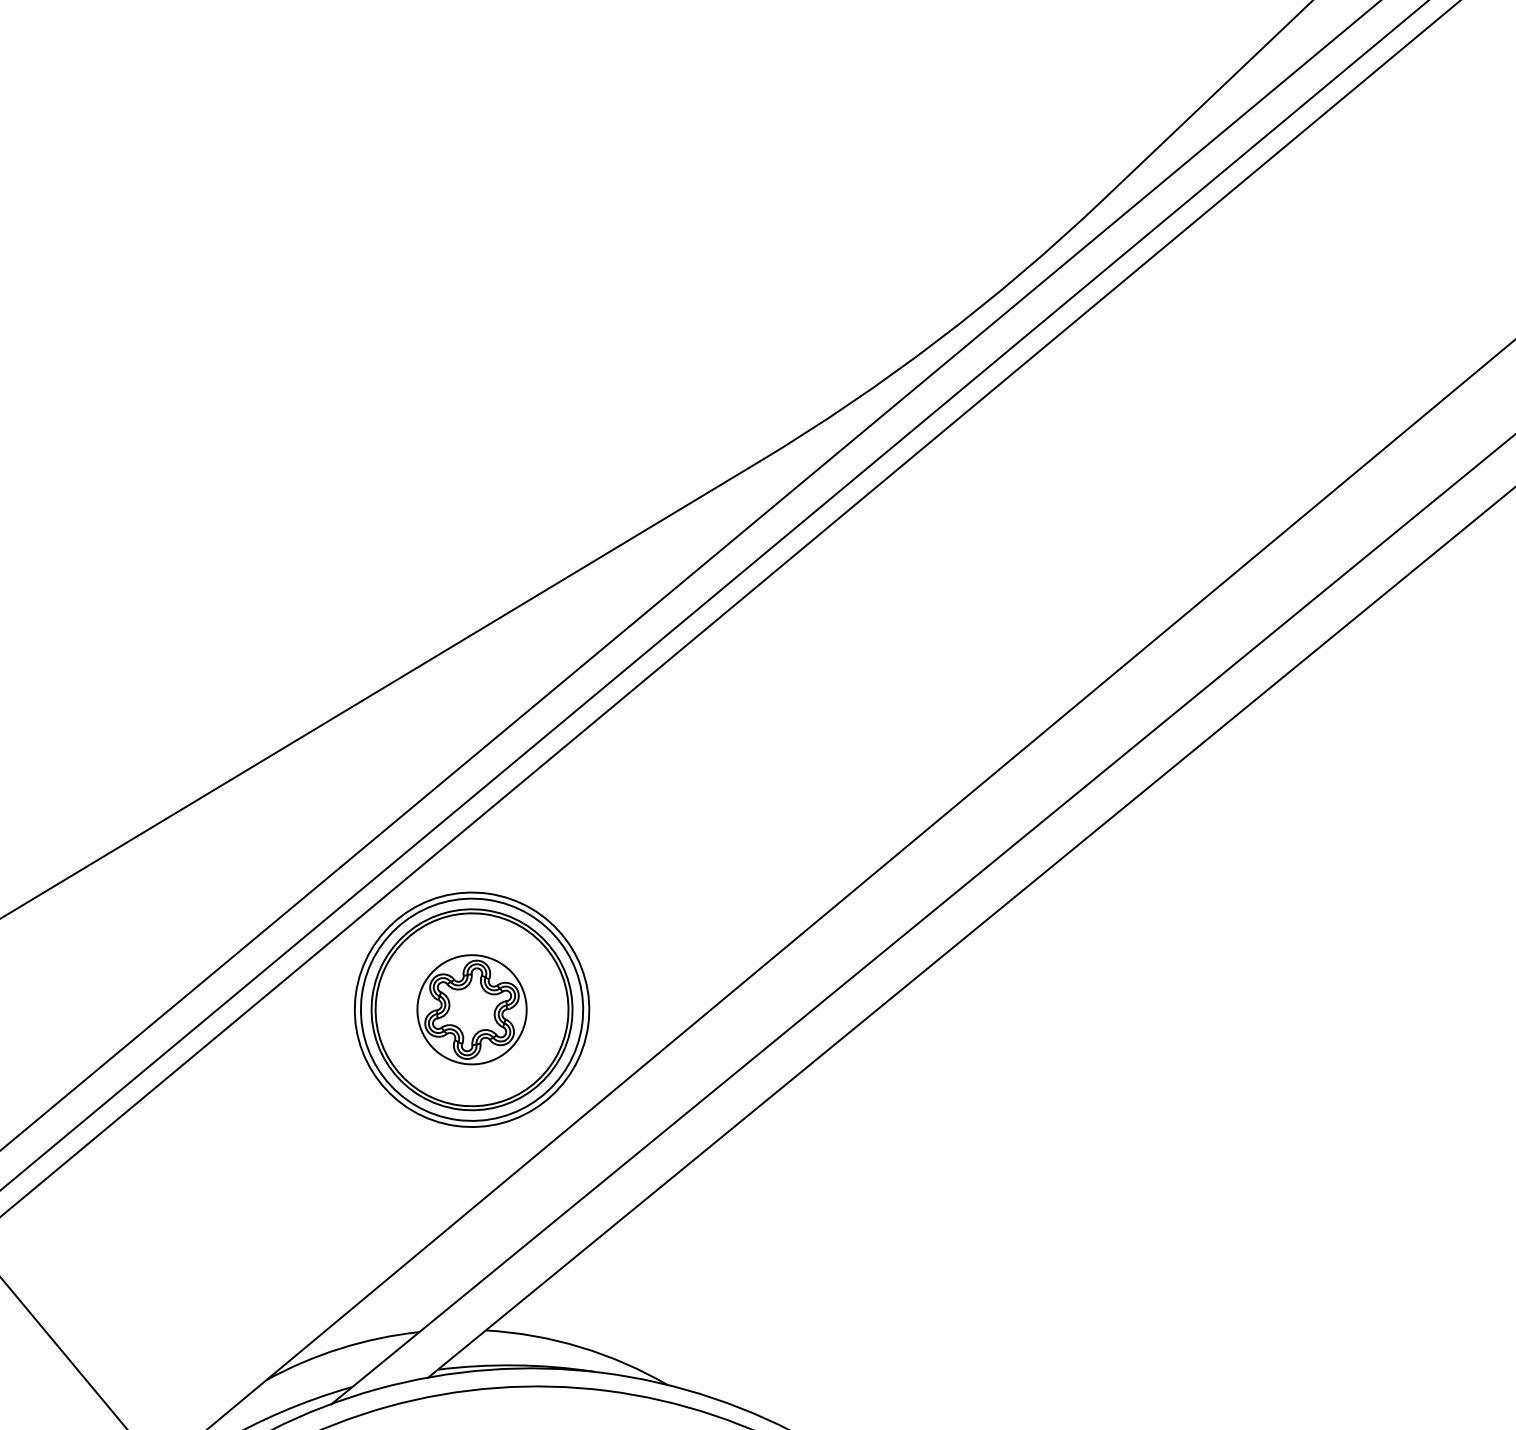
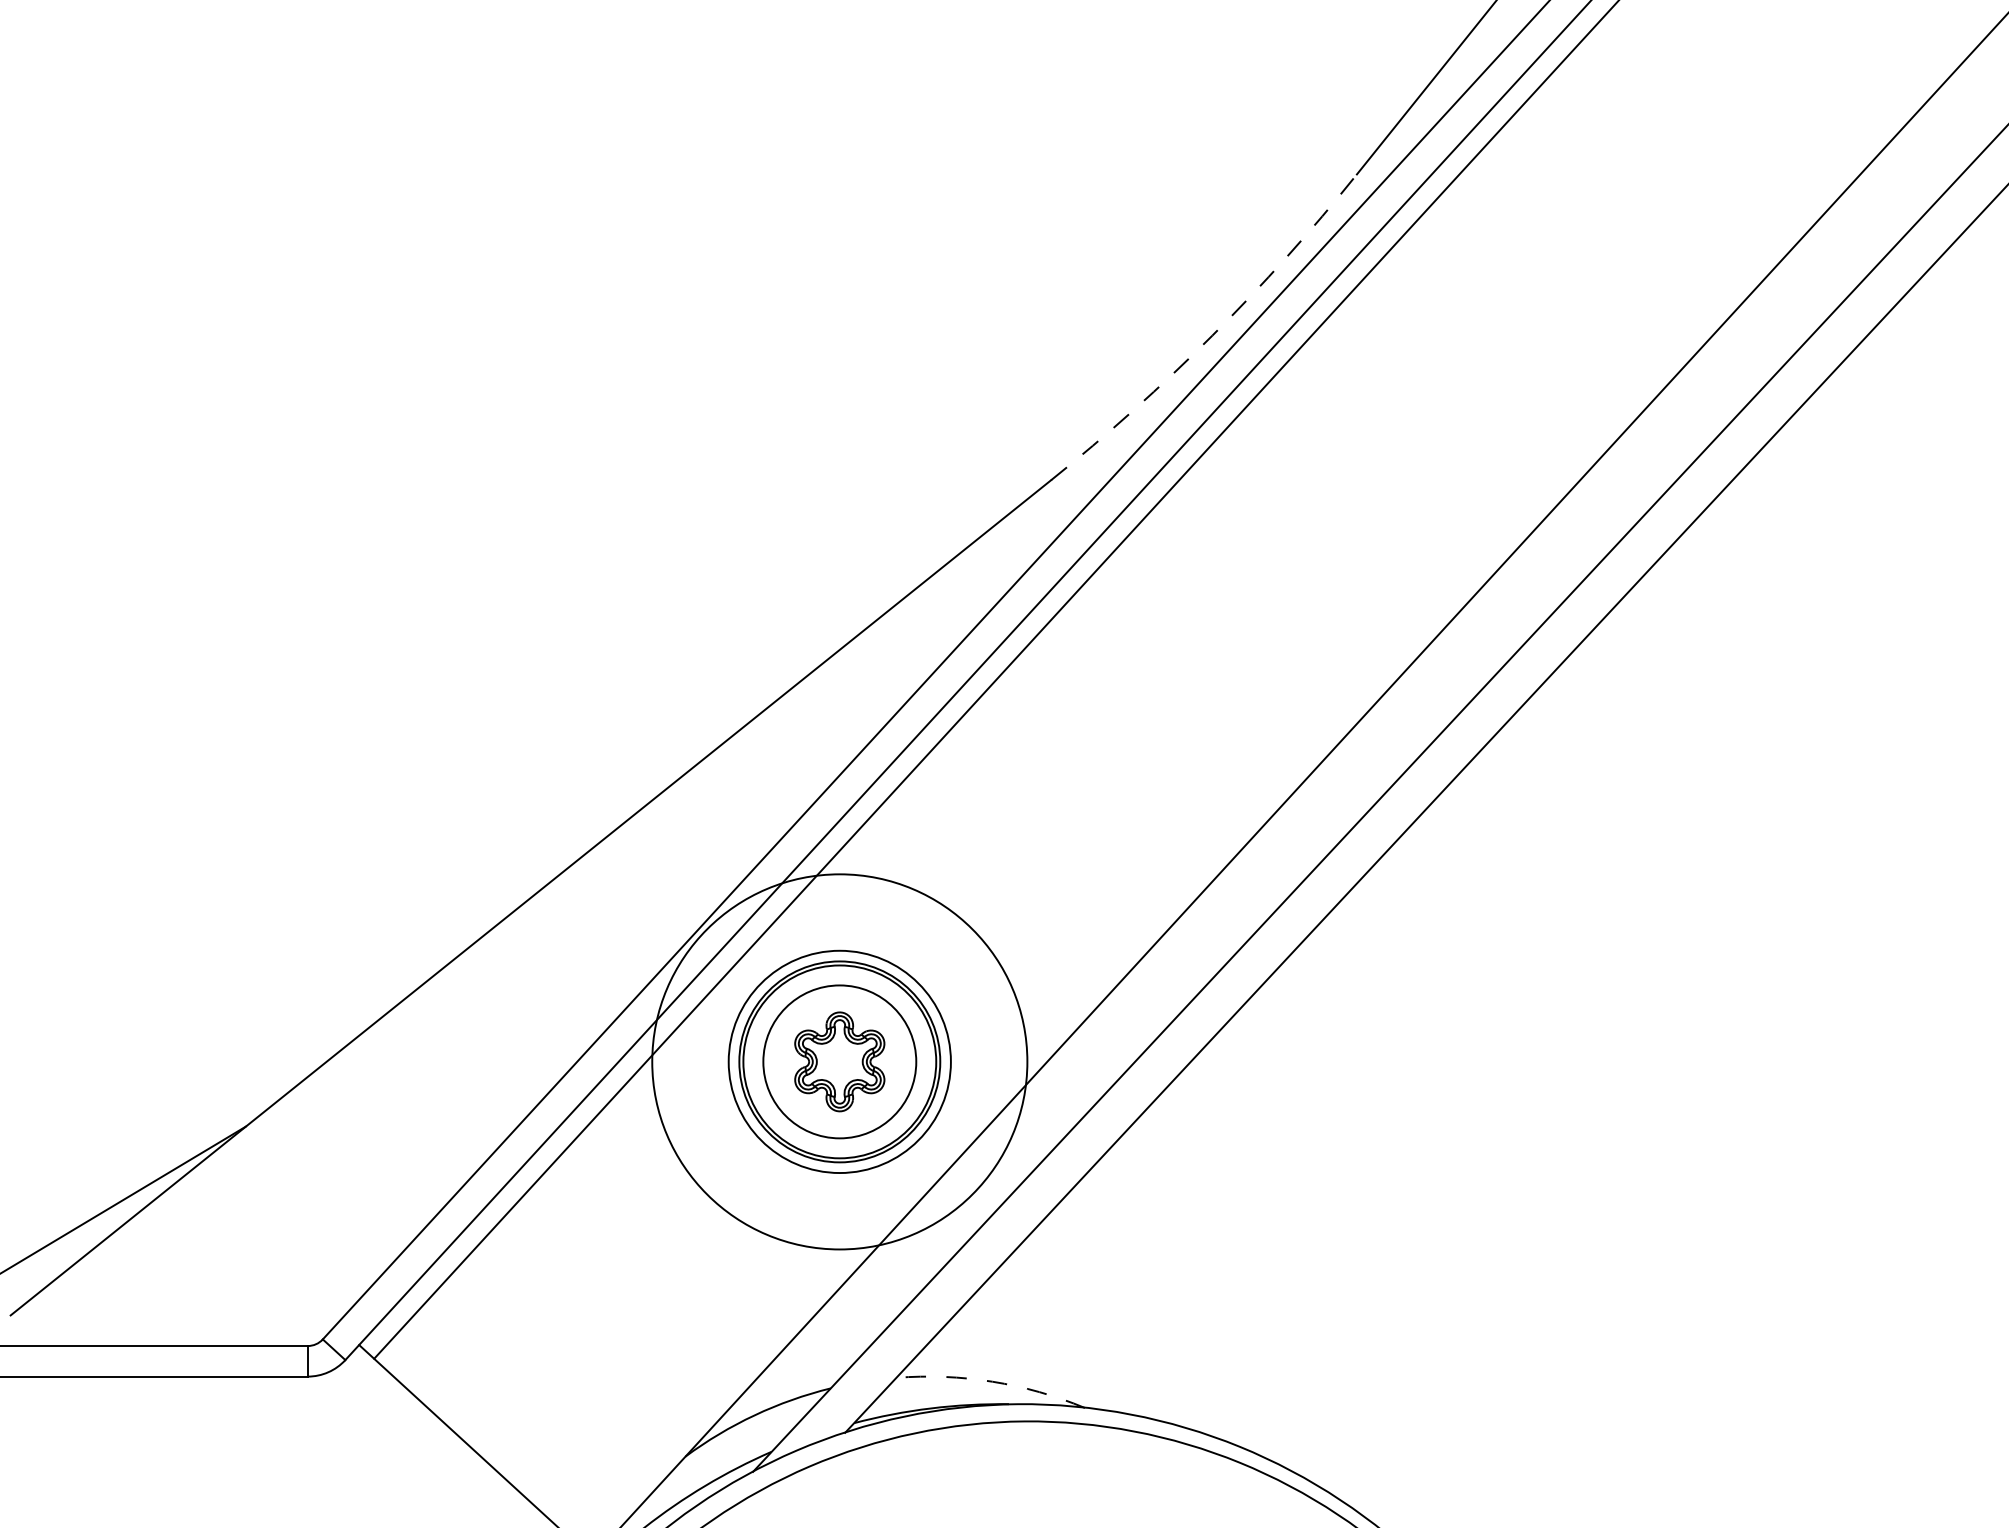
arc: (938, 339) -> (1212, 335), solid -> dashed
circle: (471, 1009) -> (839, 1061), size x1.4
circle: (471, 1009) -> (839, 1061), size x1.6
arc: (580, 1346) -> (992, 1381), solid -> dashed

